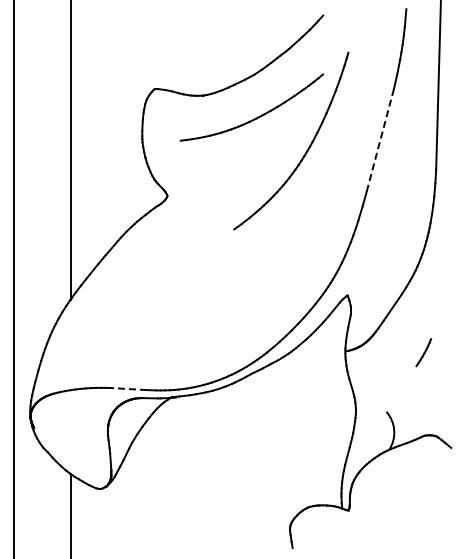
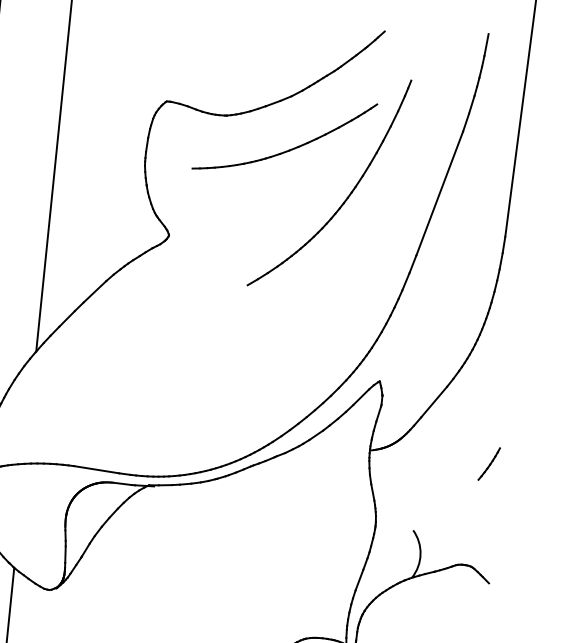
line: (380, 140) -> (440, 193), dashed -> solid
line: (423, 352) -> (488, 463), moved
line: (128, 389) -> (96, 470), dashed -> solid

